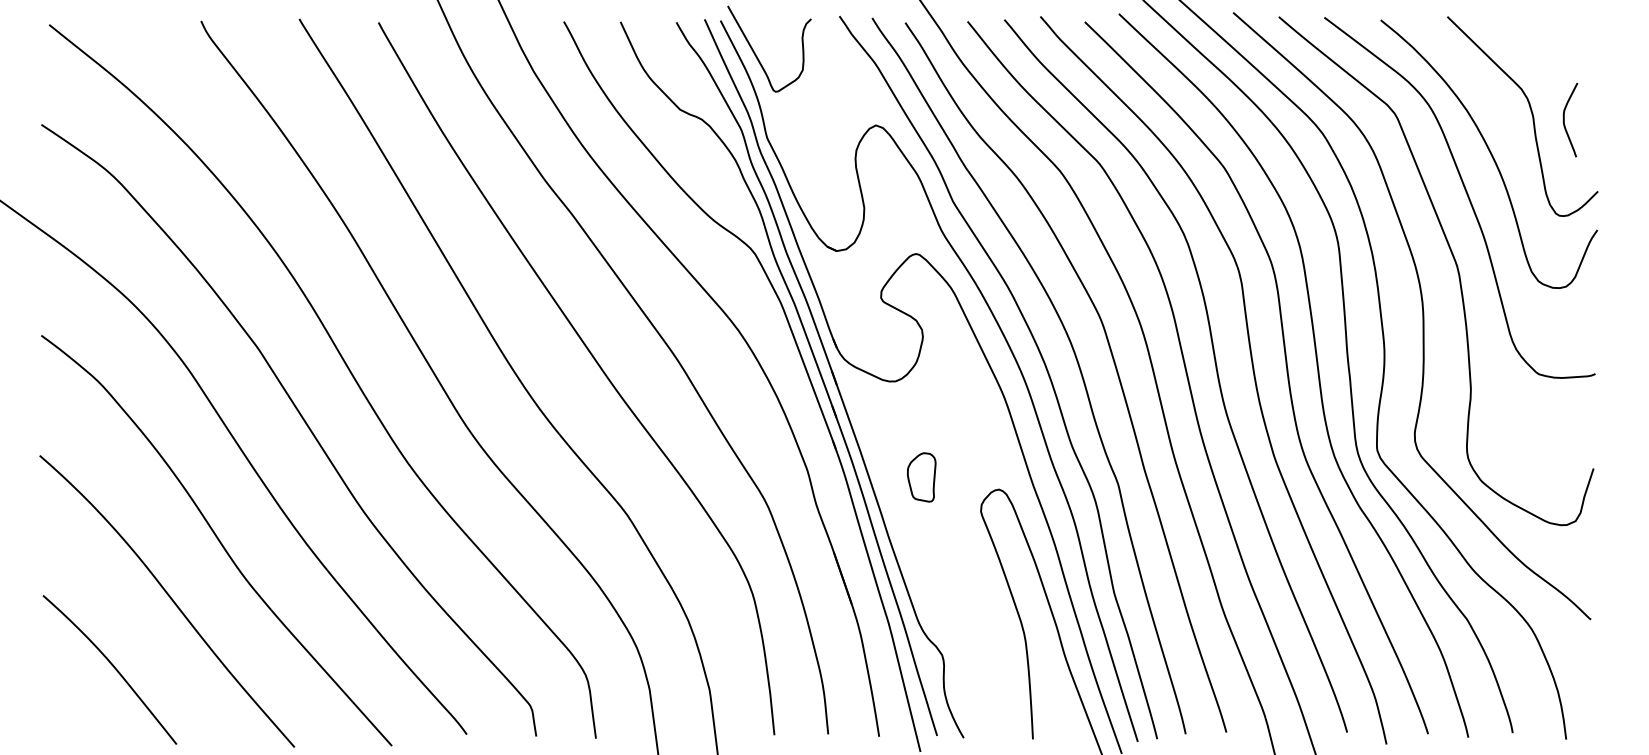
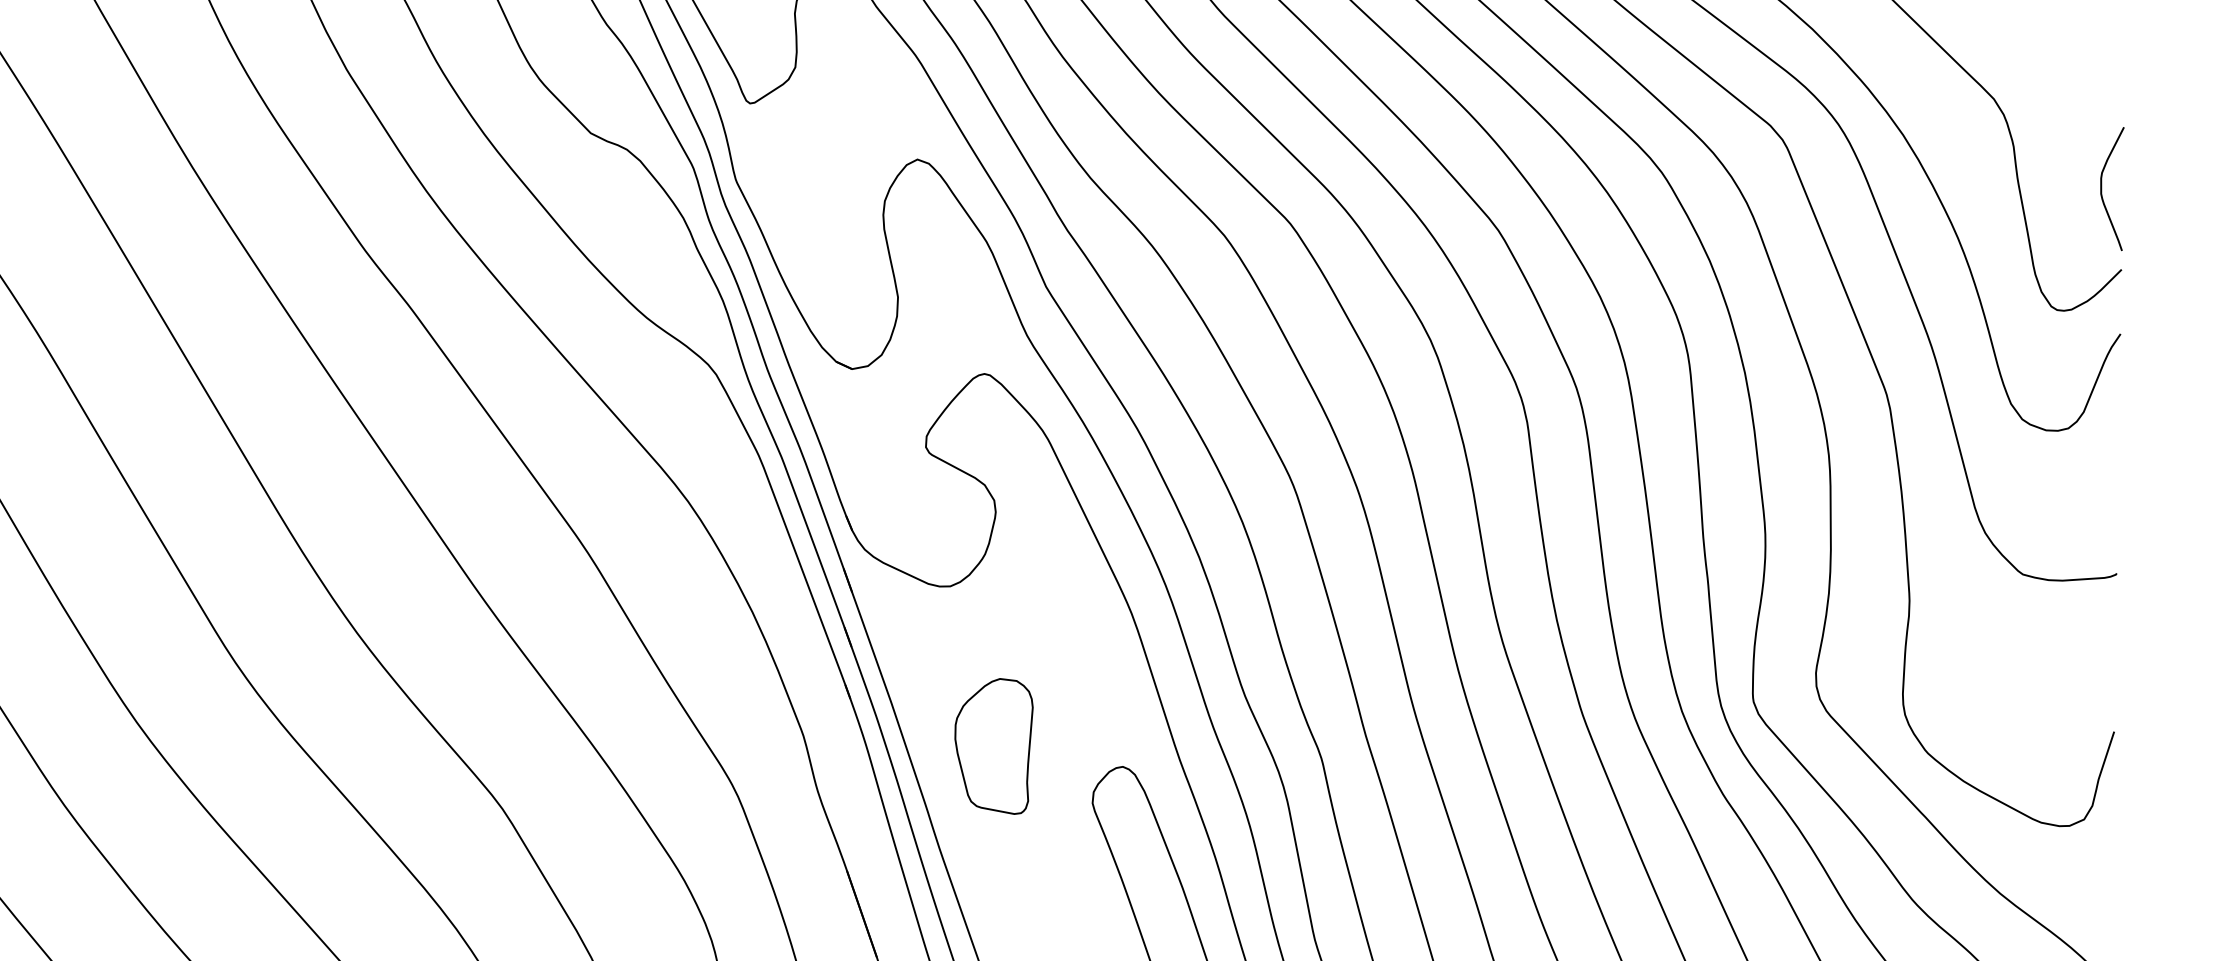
curve: (1564, 120) -> (2102, 189), moved
part: (921, 477) -> (993, 746), size x1.67

